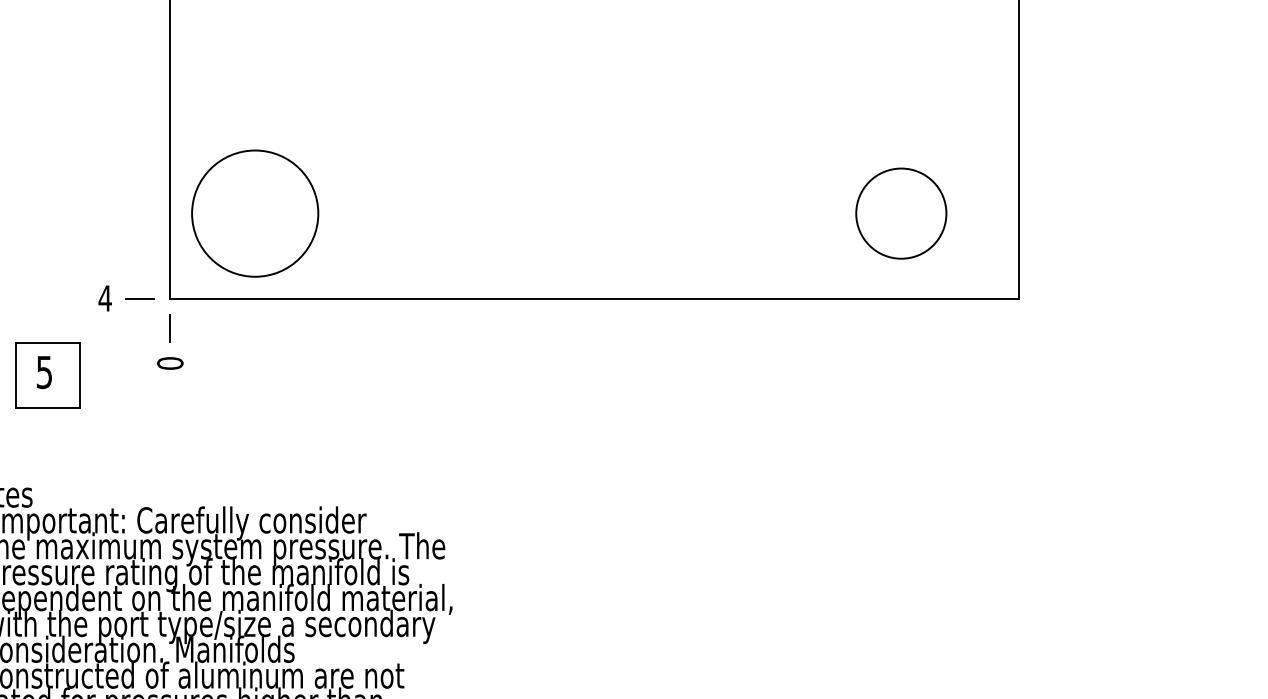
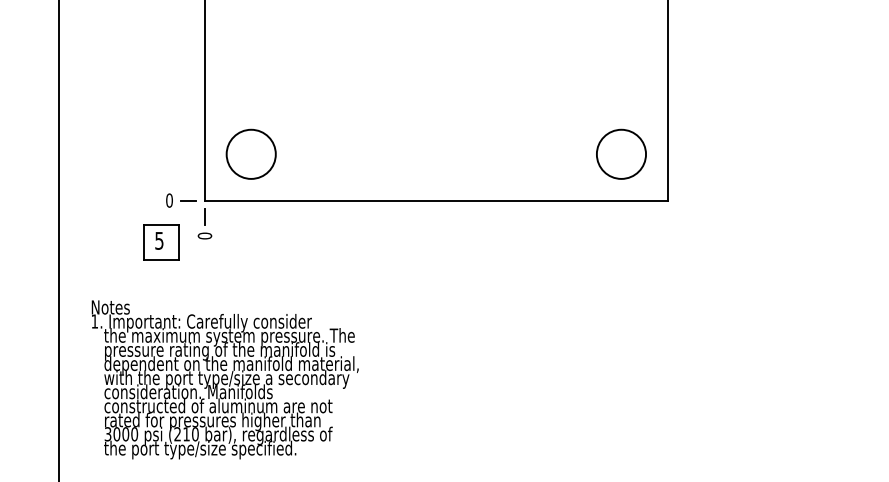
circle: (253, 212) -> (250, 153), size x0.71
circle: (901, 212) -> (621, 153), moved
text: (105, 298) -> (169, 200), 4 -> 0
part: (48, 375) -> (161, 242), moved

